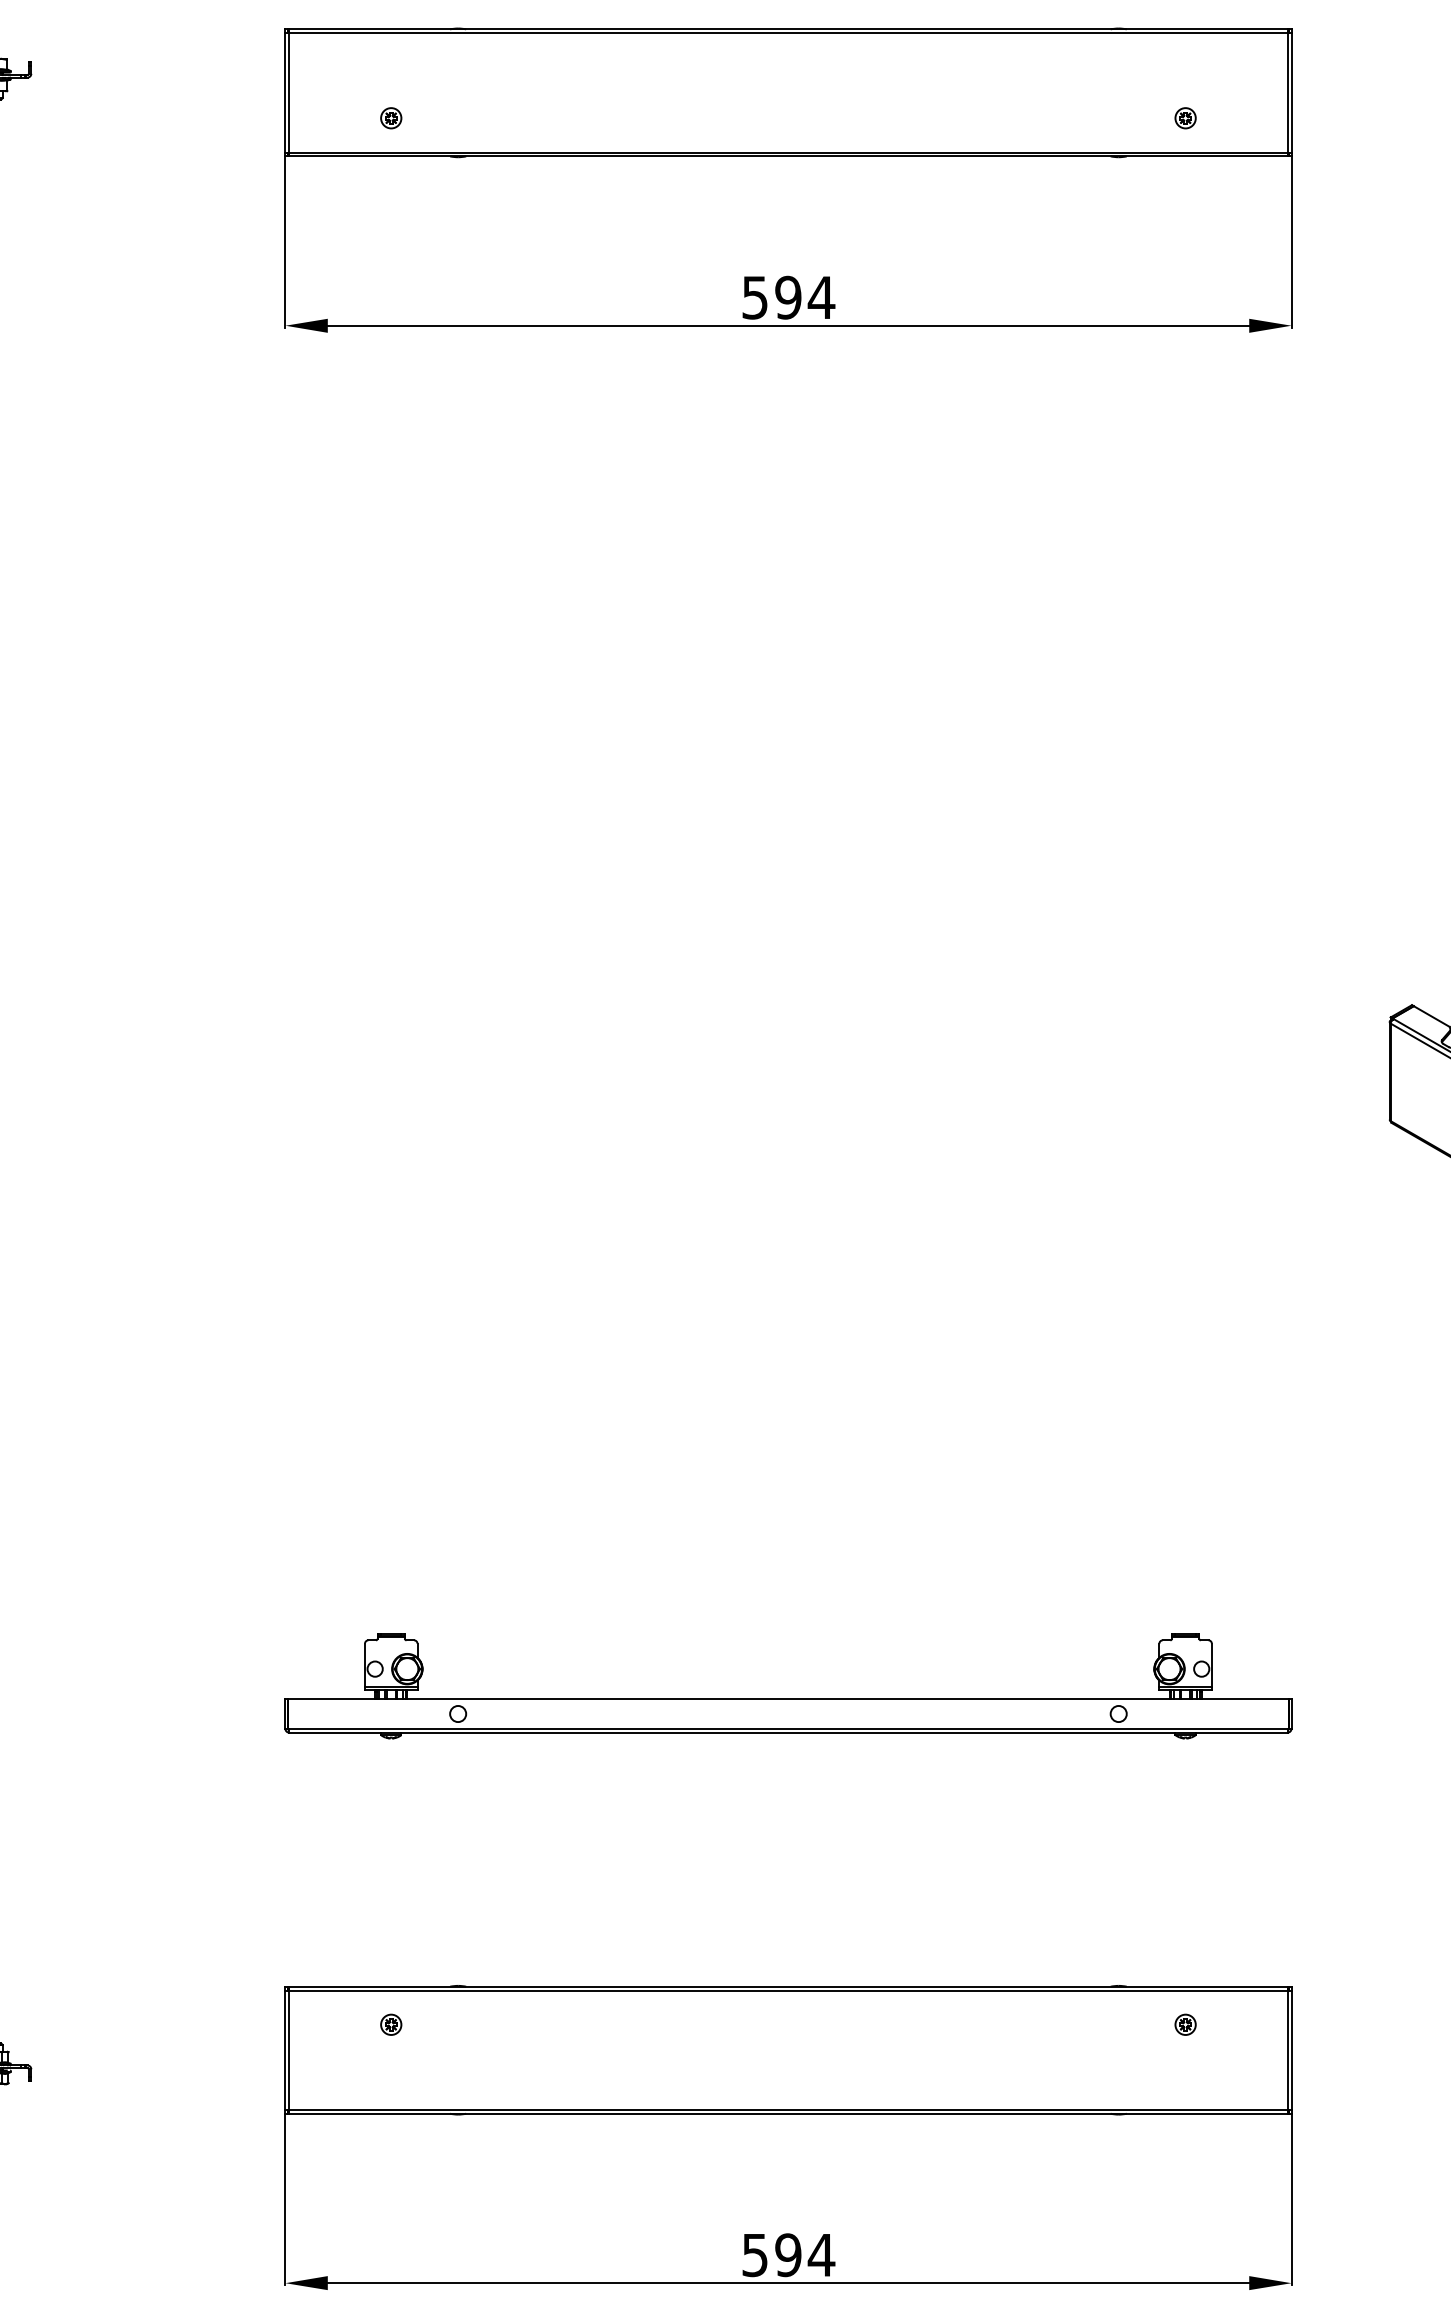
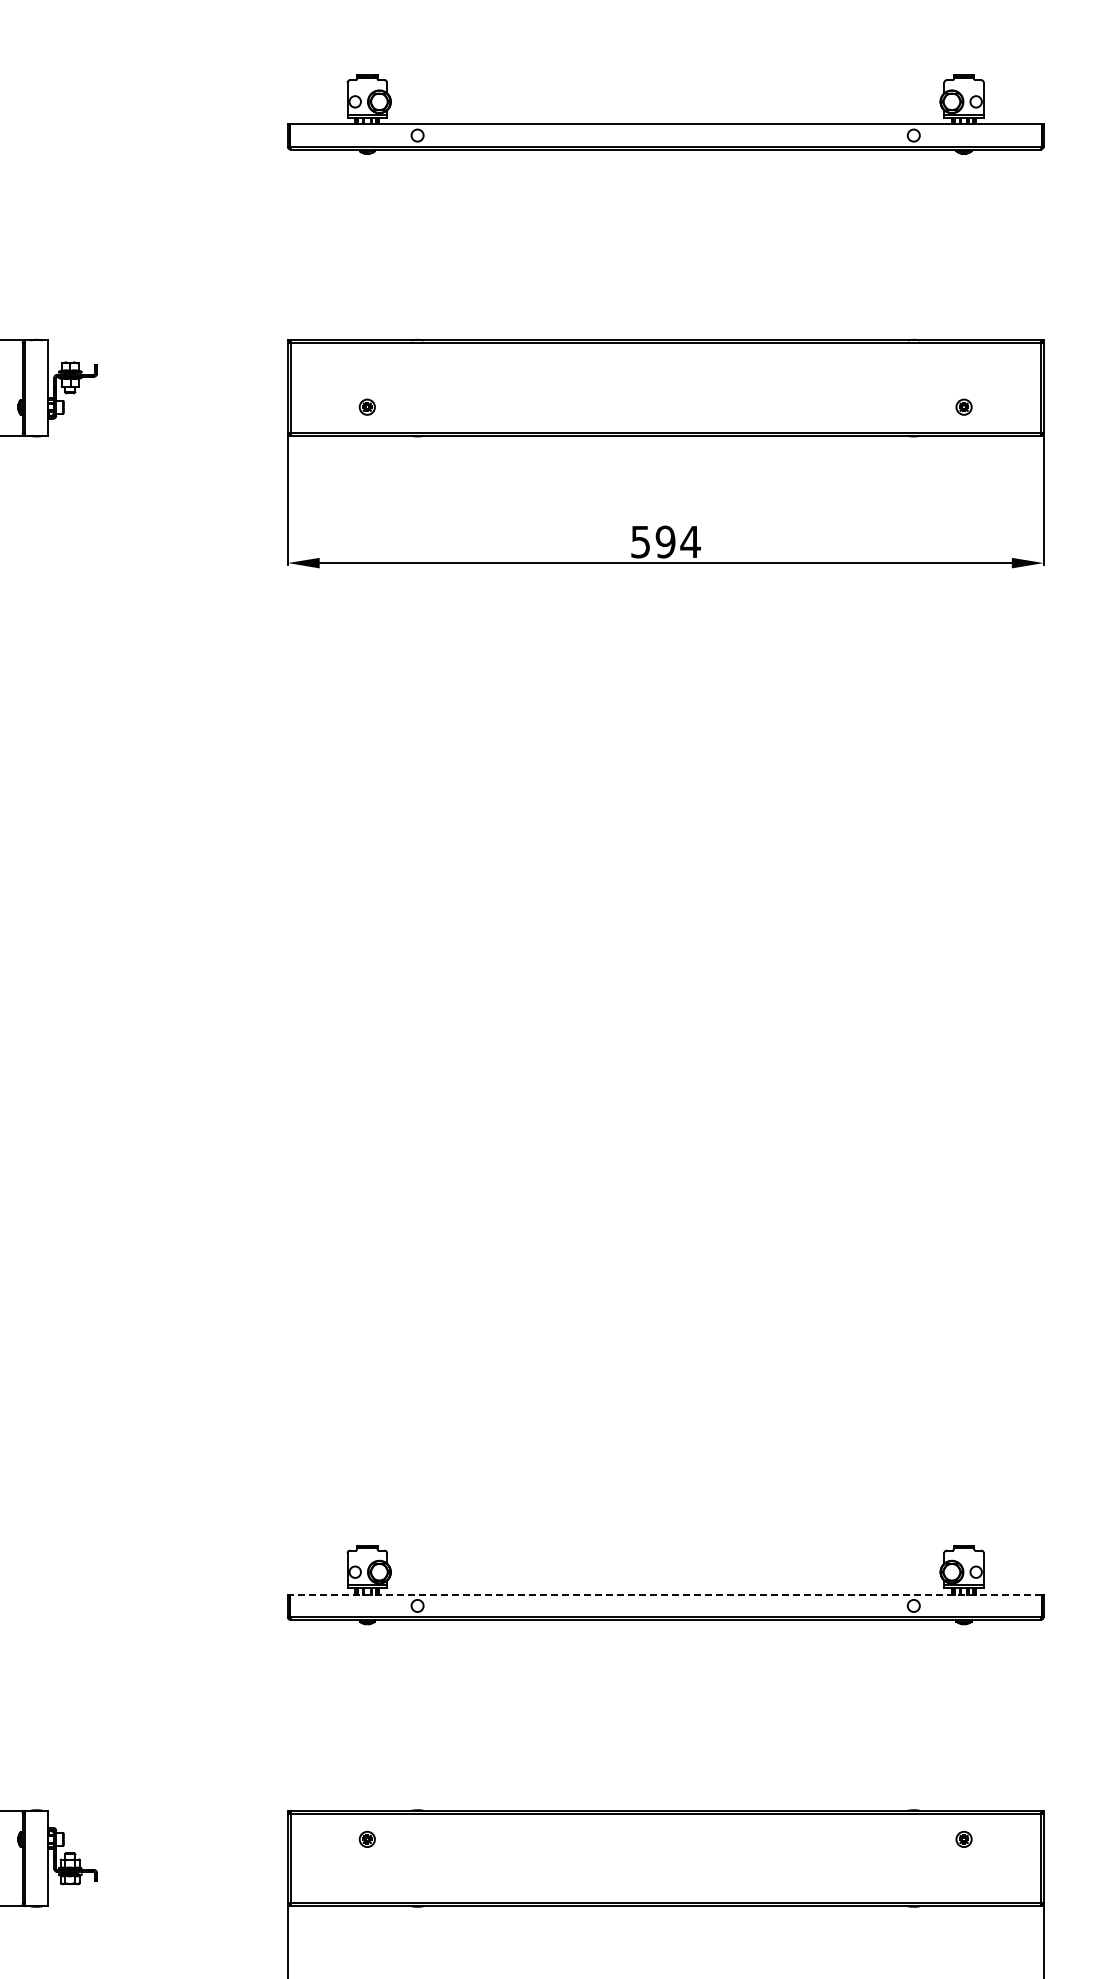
line: (788, 1698) -> (665, 1594), solid -> dashed

